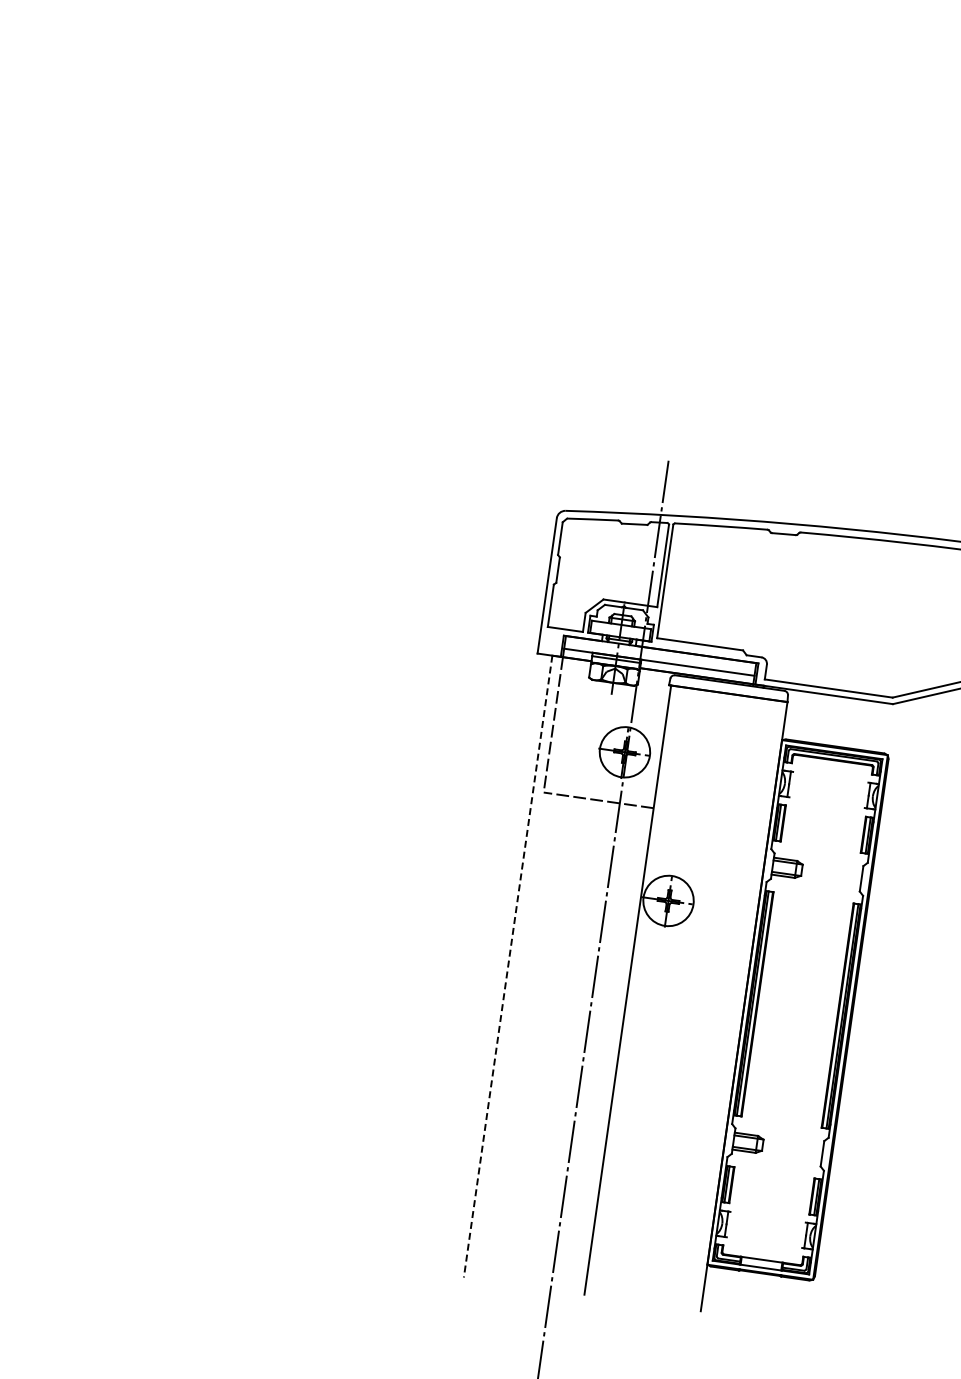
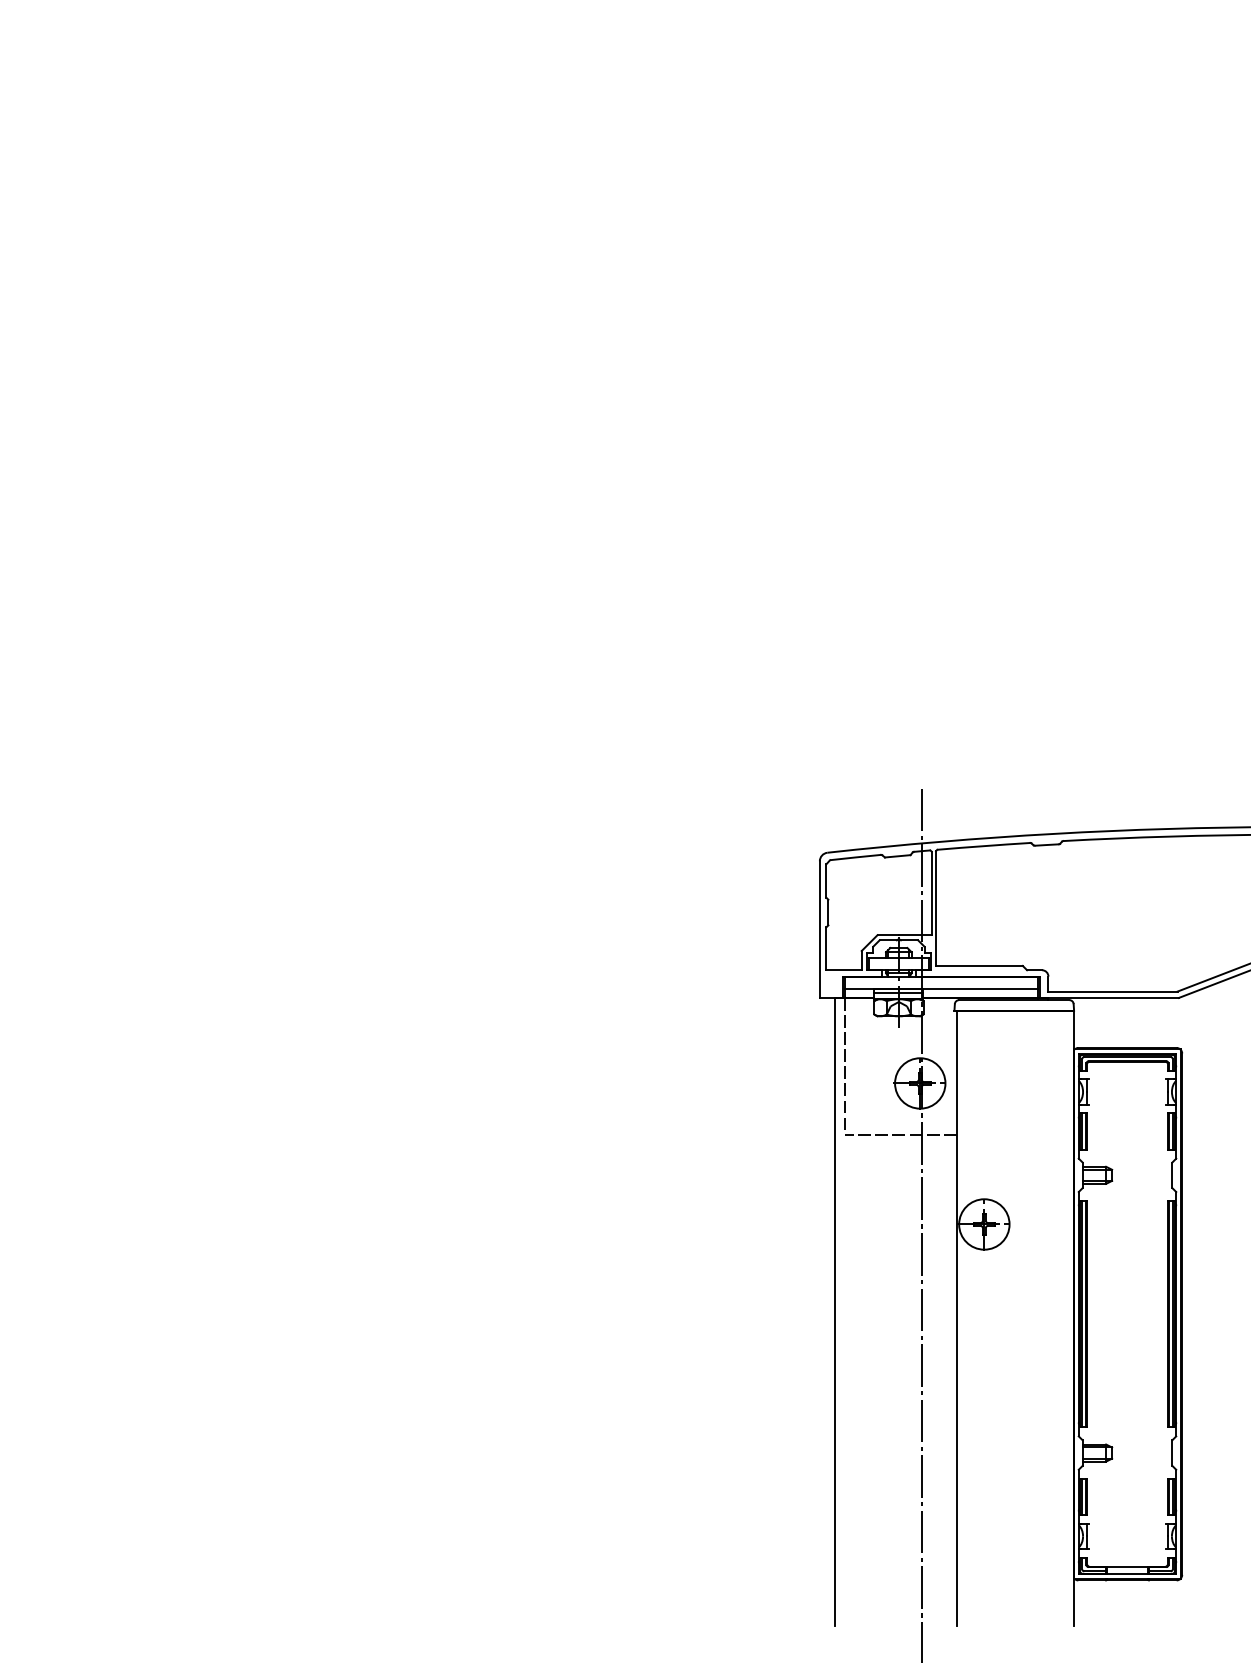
line: (507, 966) -> (834, 1312), dashed -> solid

